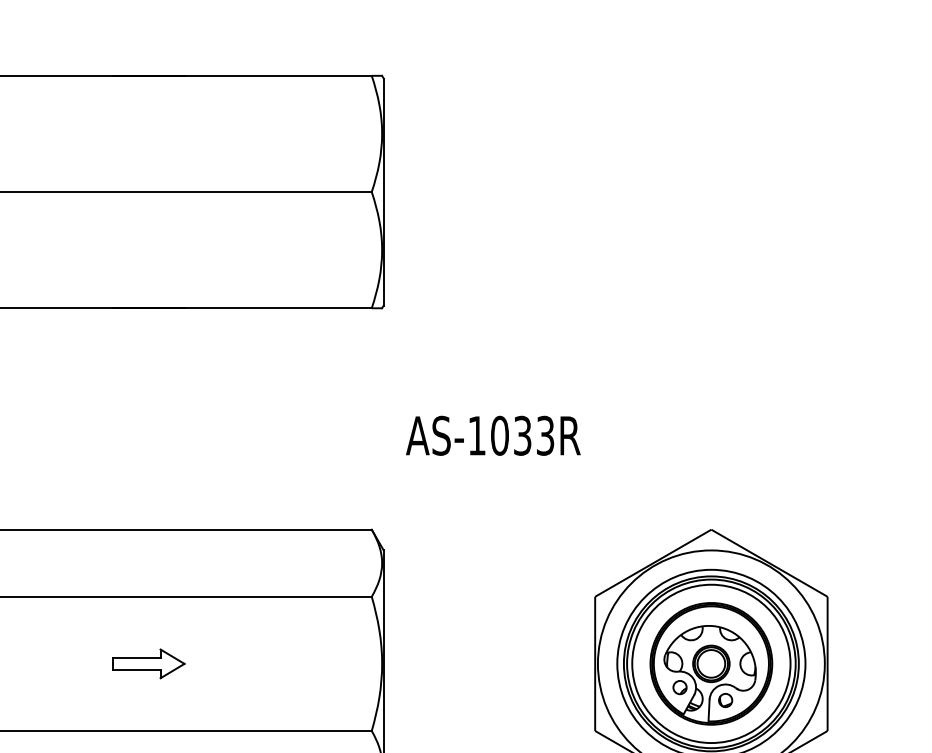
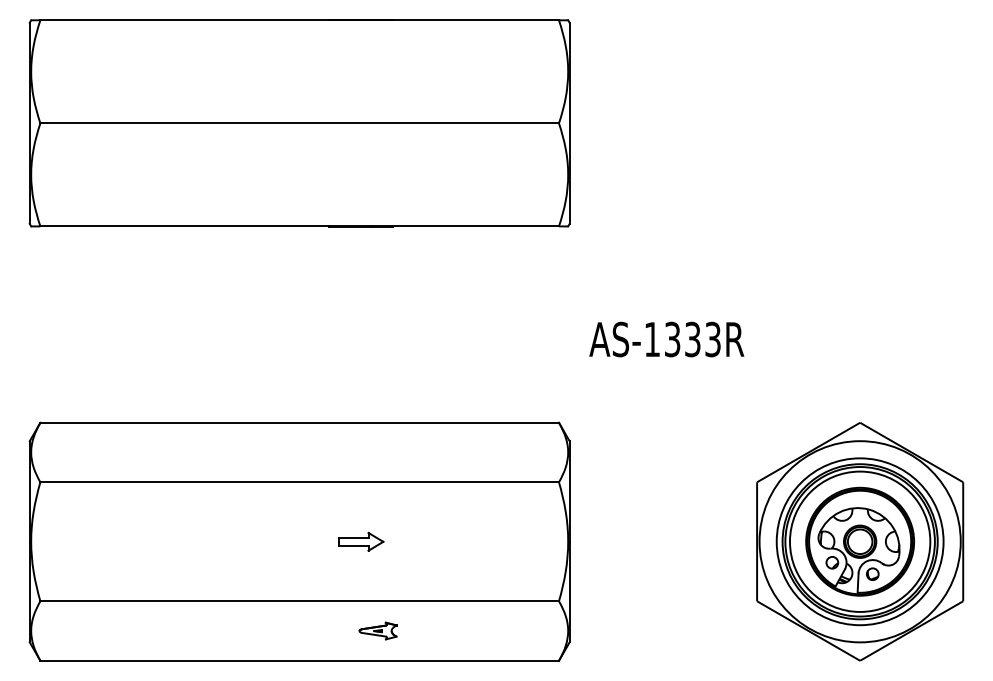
text: (499, 435) -> (672, 339), AS-1033R -> AS-1333R
part: (147, 663) -> (360, 541), size x0.7

